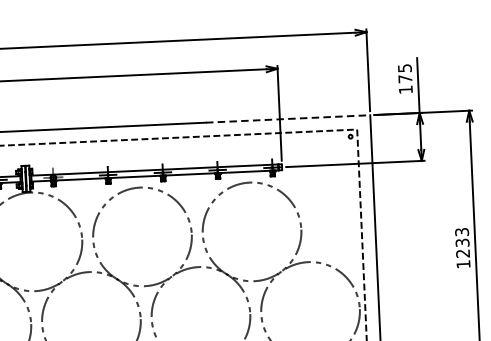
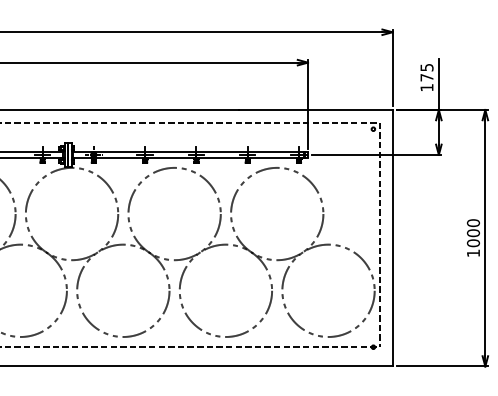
line: (287, 119) -> (315, 110), dashed -> solid
text: (462, 243) -> (473, 233), 1233 -> 1000

